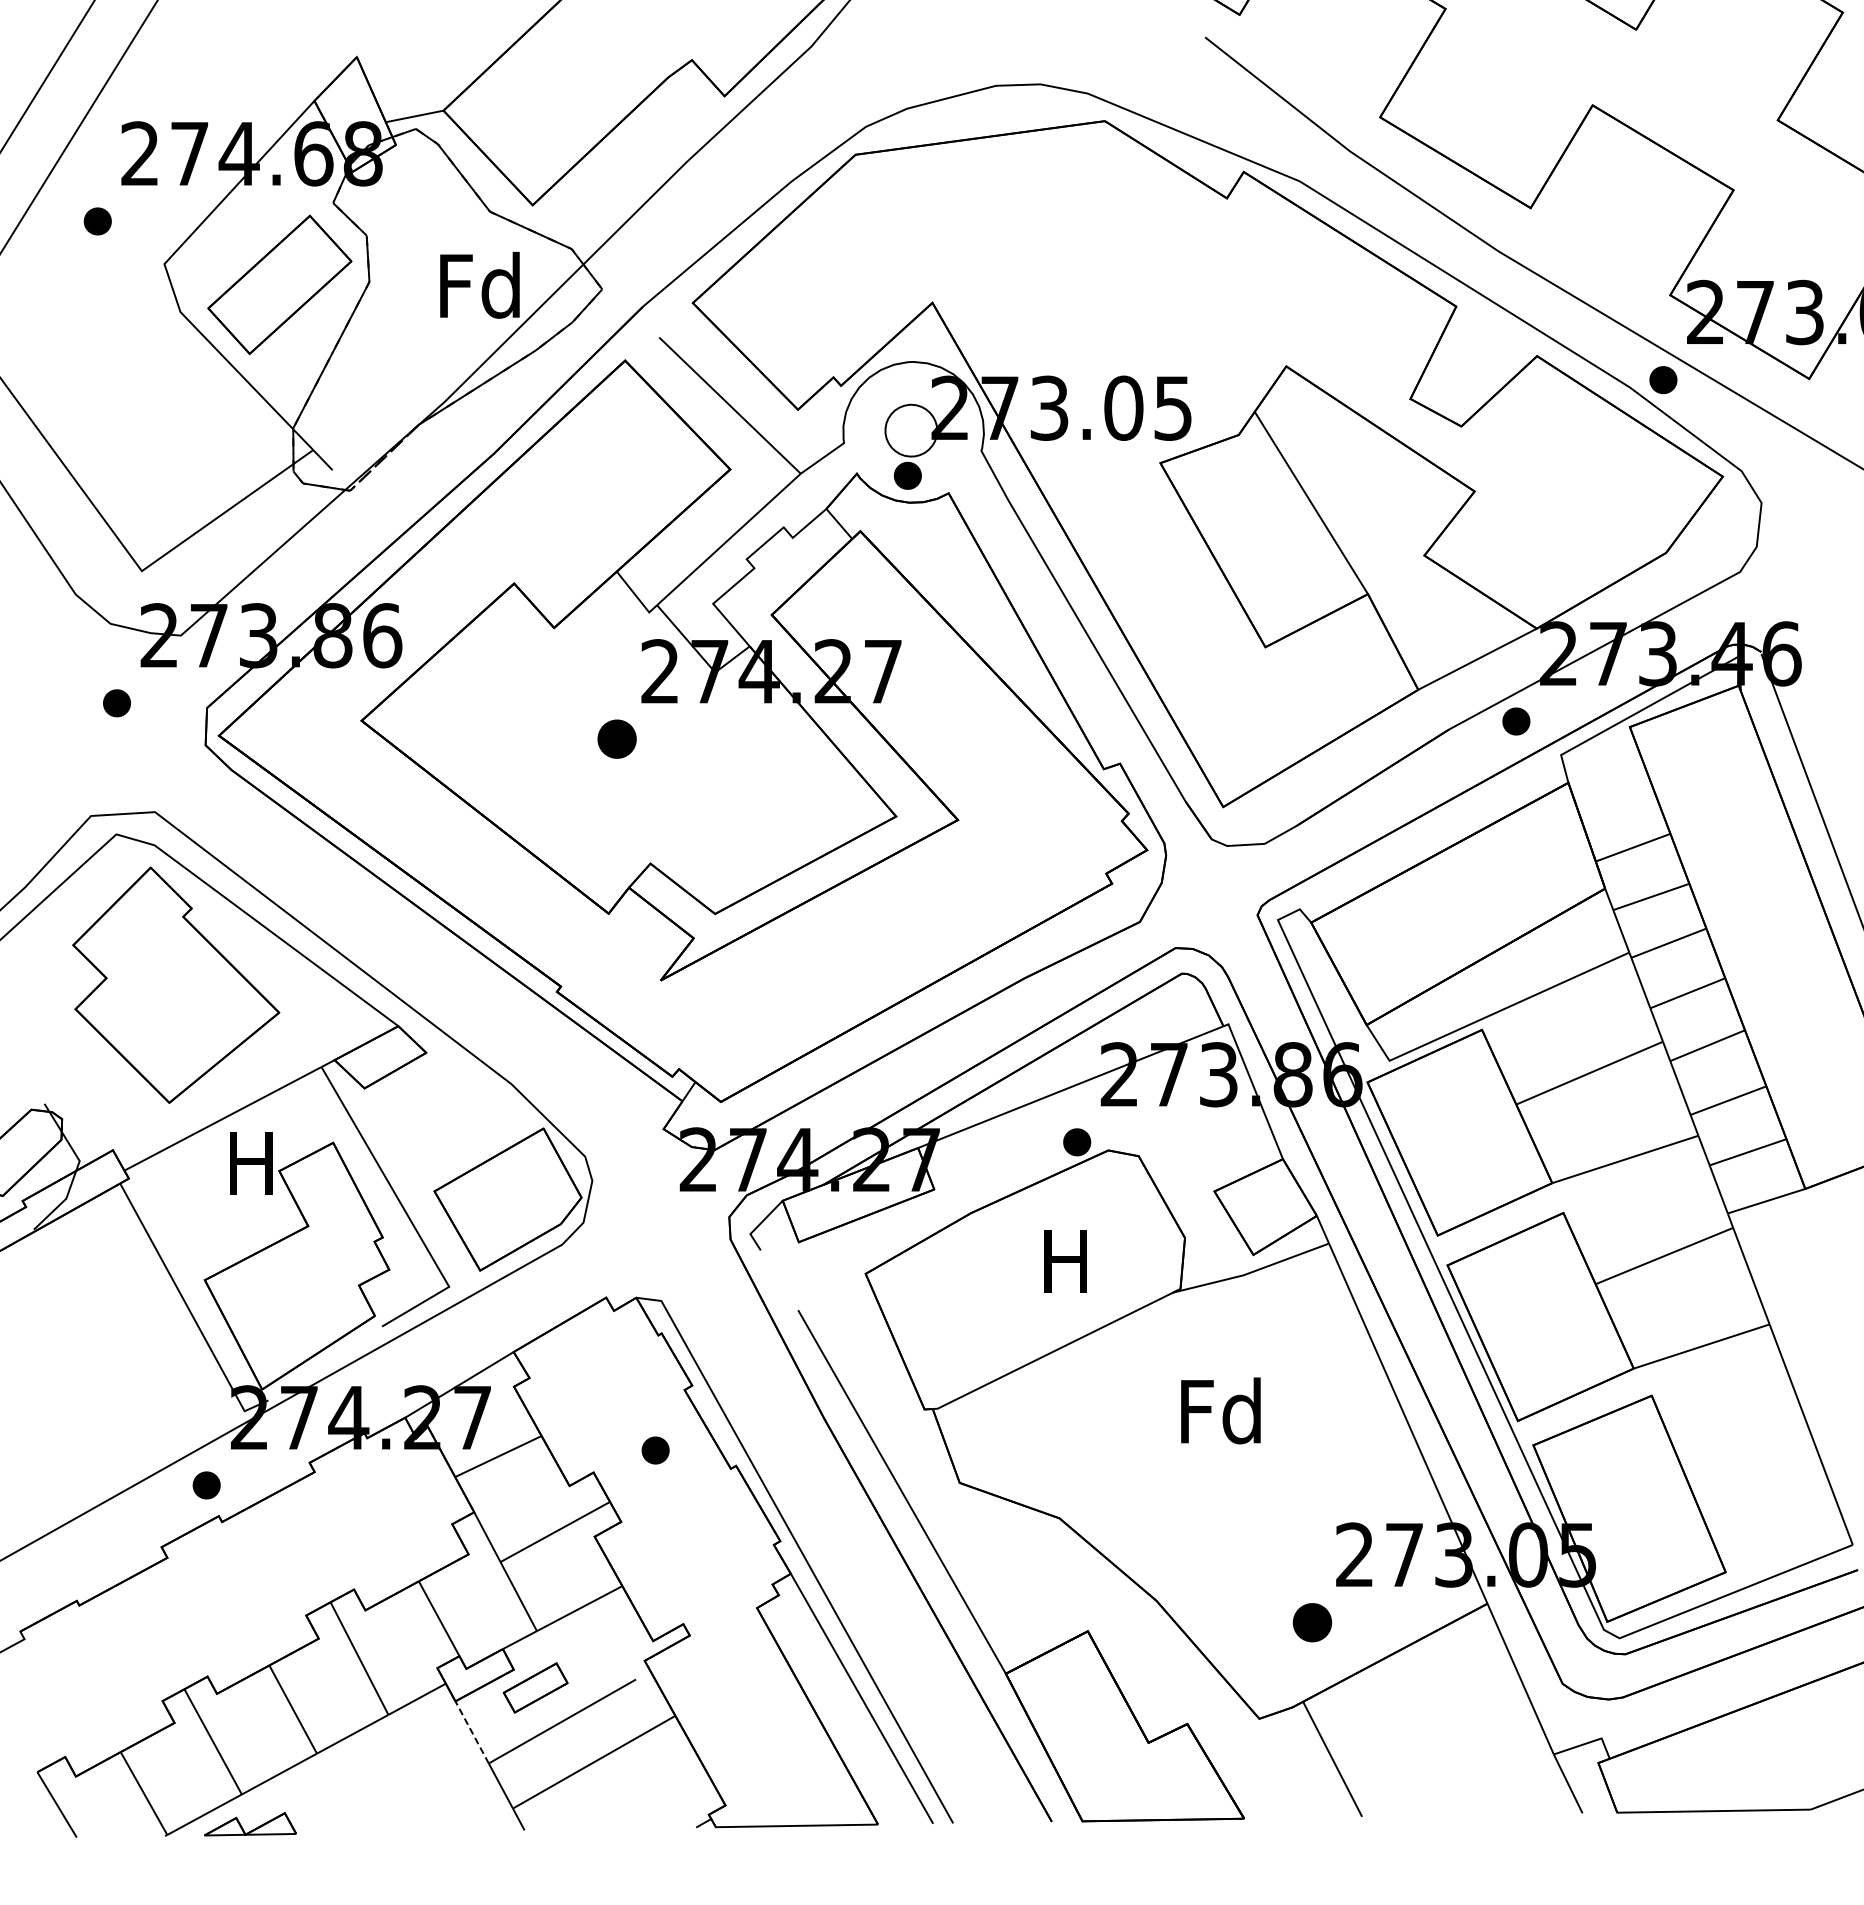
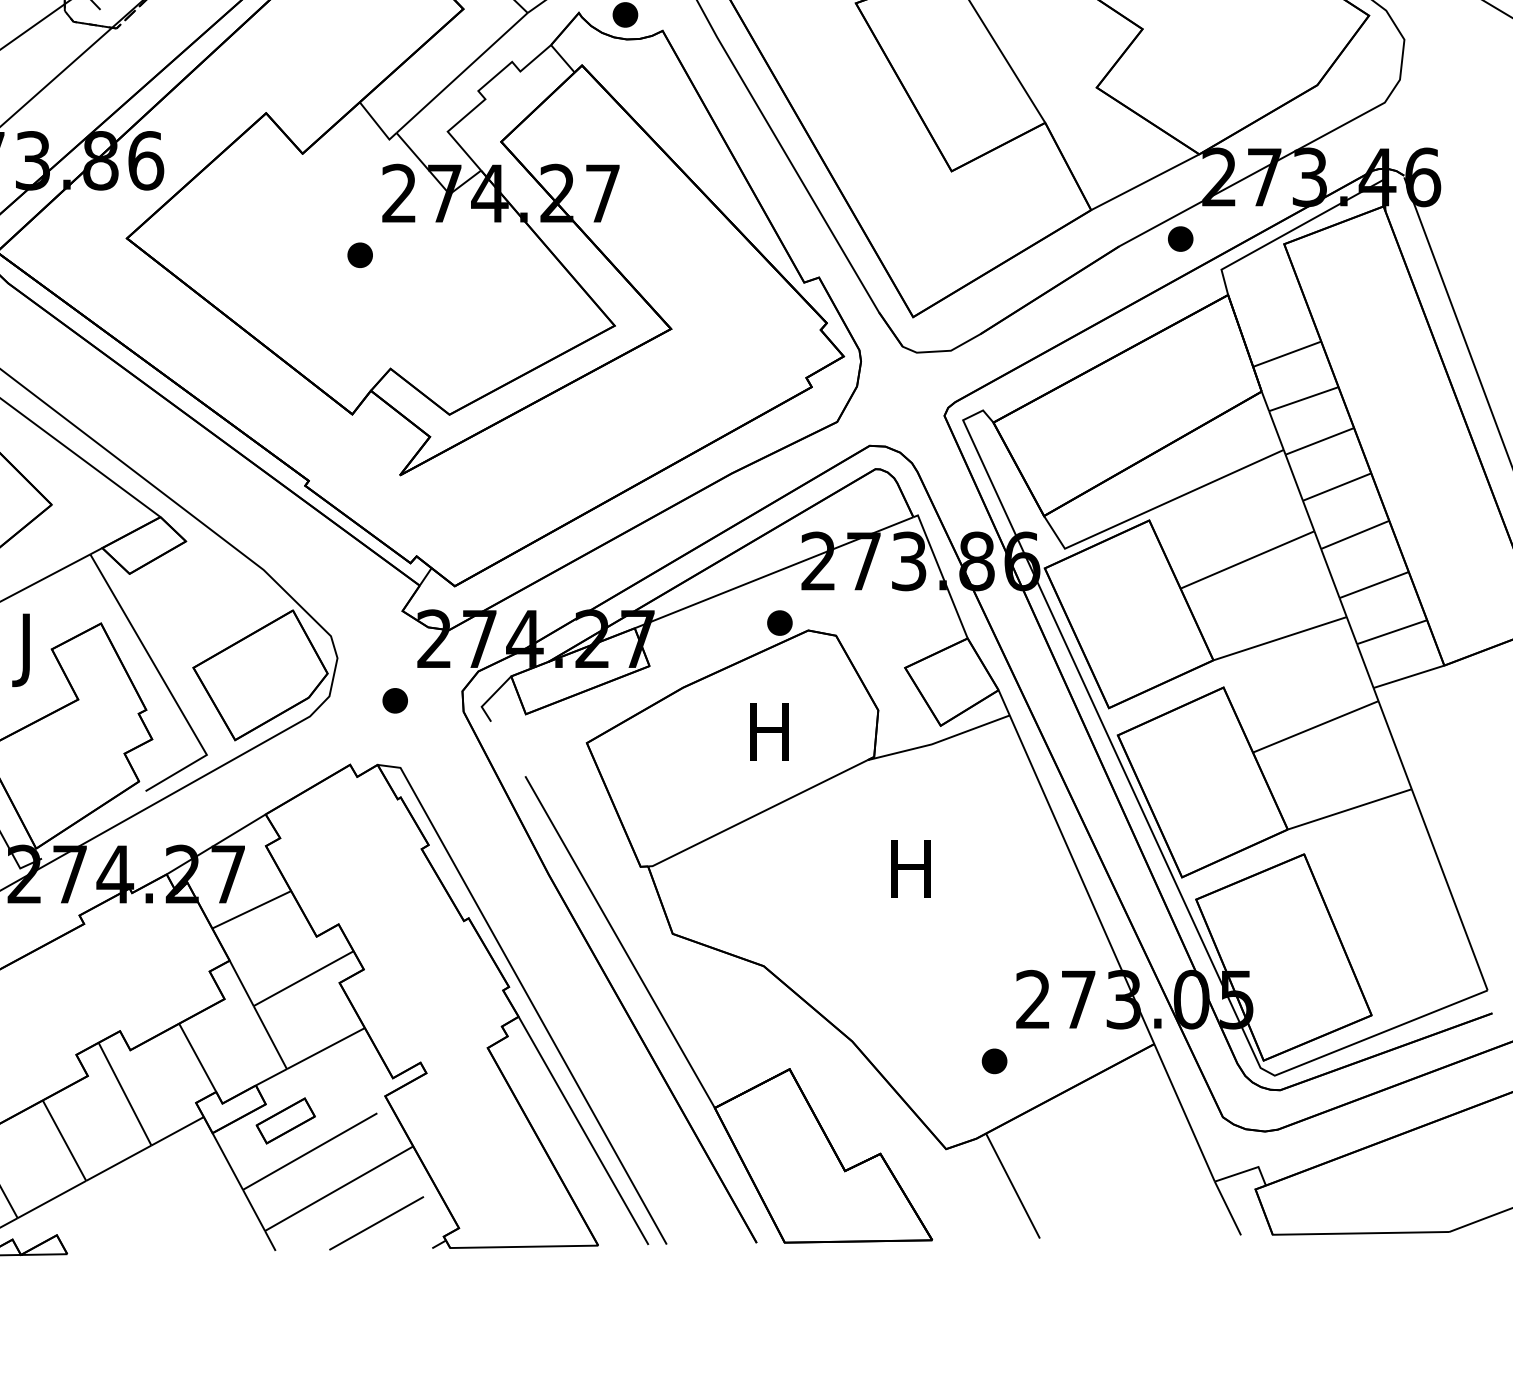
part: (617, 739) -> (360, 255), size x0.71
text: (251, 1172) -> (26, 650), H -> J
text: (1220, 1410) -> (910, 867), Fd -> H
part: (655, 1450) -> (395, 700), moved
part: (1312, 1622) -> (994, 1061), size x0.71
line: (471, 1731) -> (227, 1160), dashed -> solid
line: (635, 1799) -> (376, 1222), added

